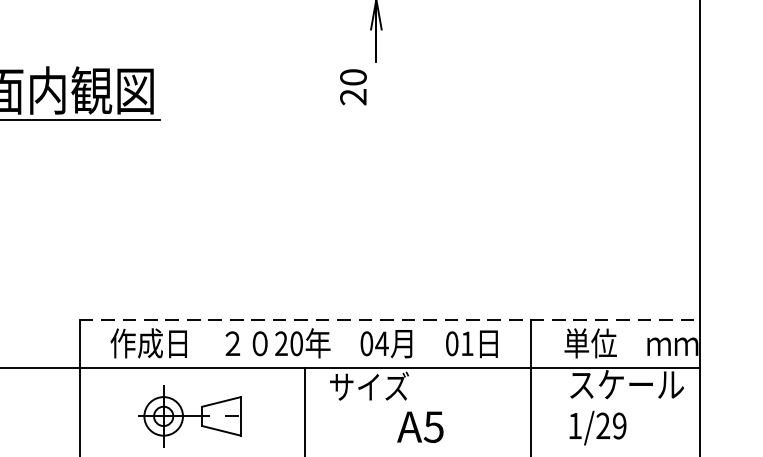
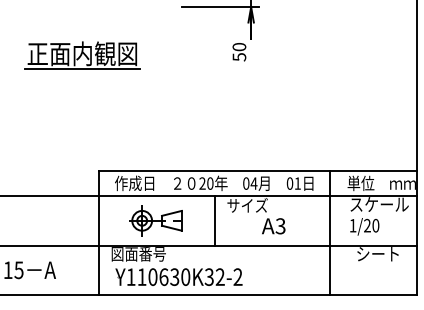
text: (353, 97) -> (239, 57), 20 -> 50
line: (390, 320) -> (258, 171), dashed -> solid
text: (433, 425) -> (280, 225), A5 -> A3
text: (618, 425) -> (375, 225), 1/29 -> 1/20

